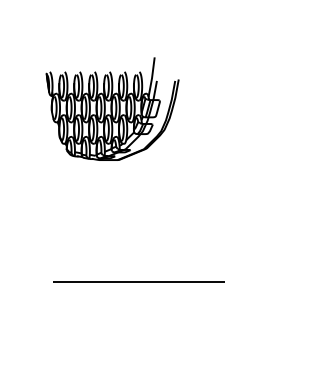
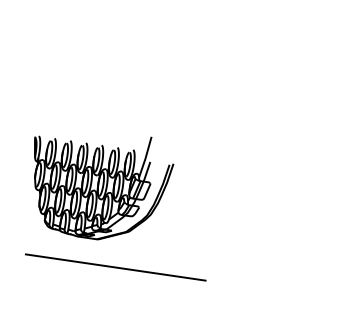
part: (112, 108) -> (99, 184), moved

